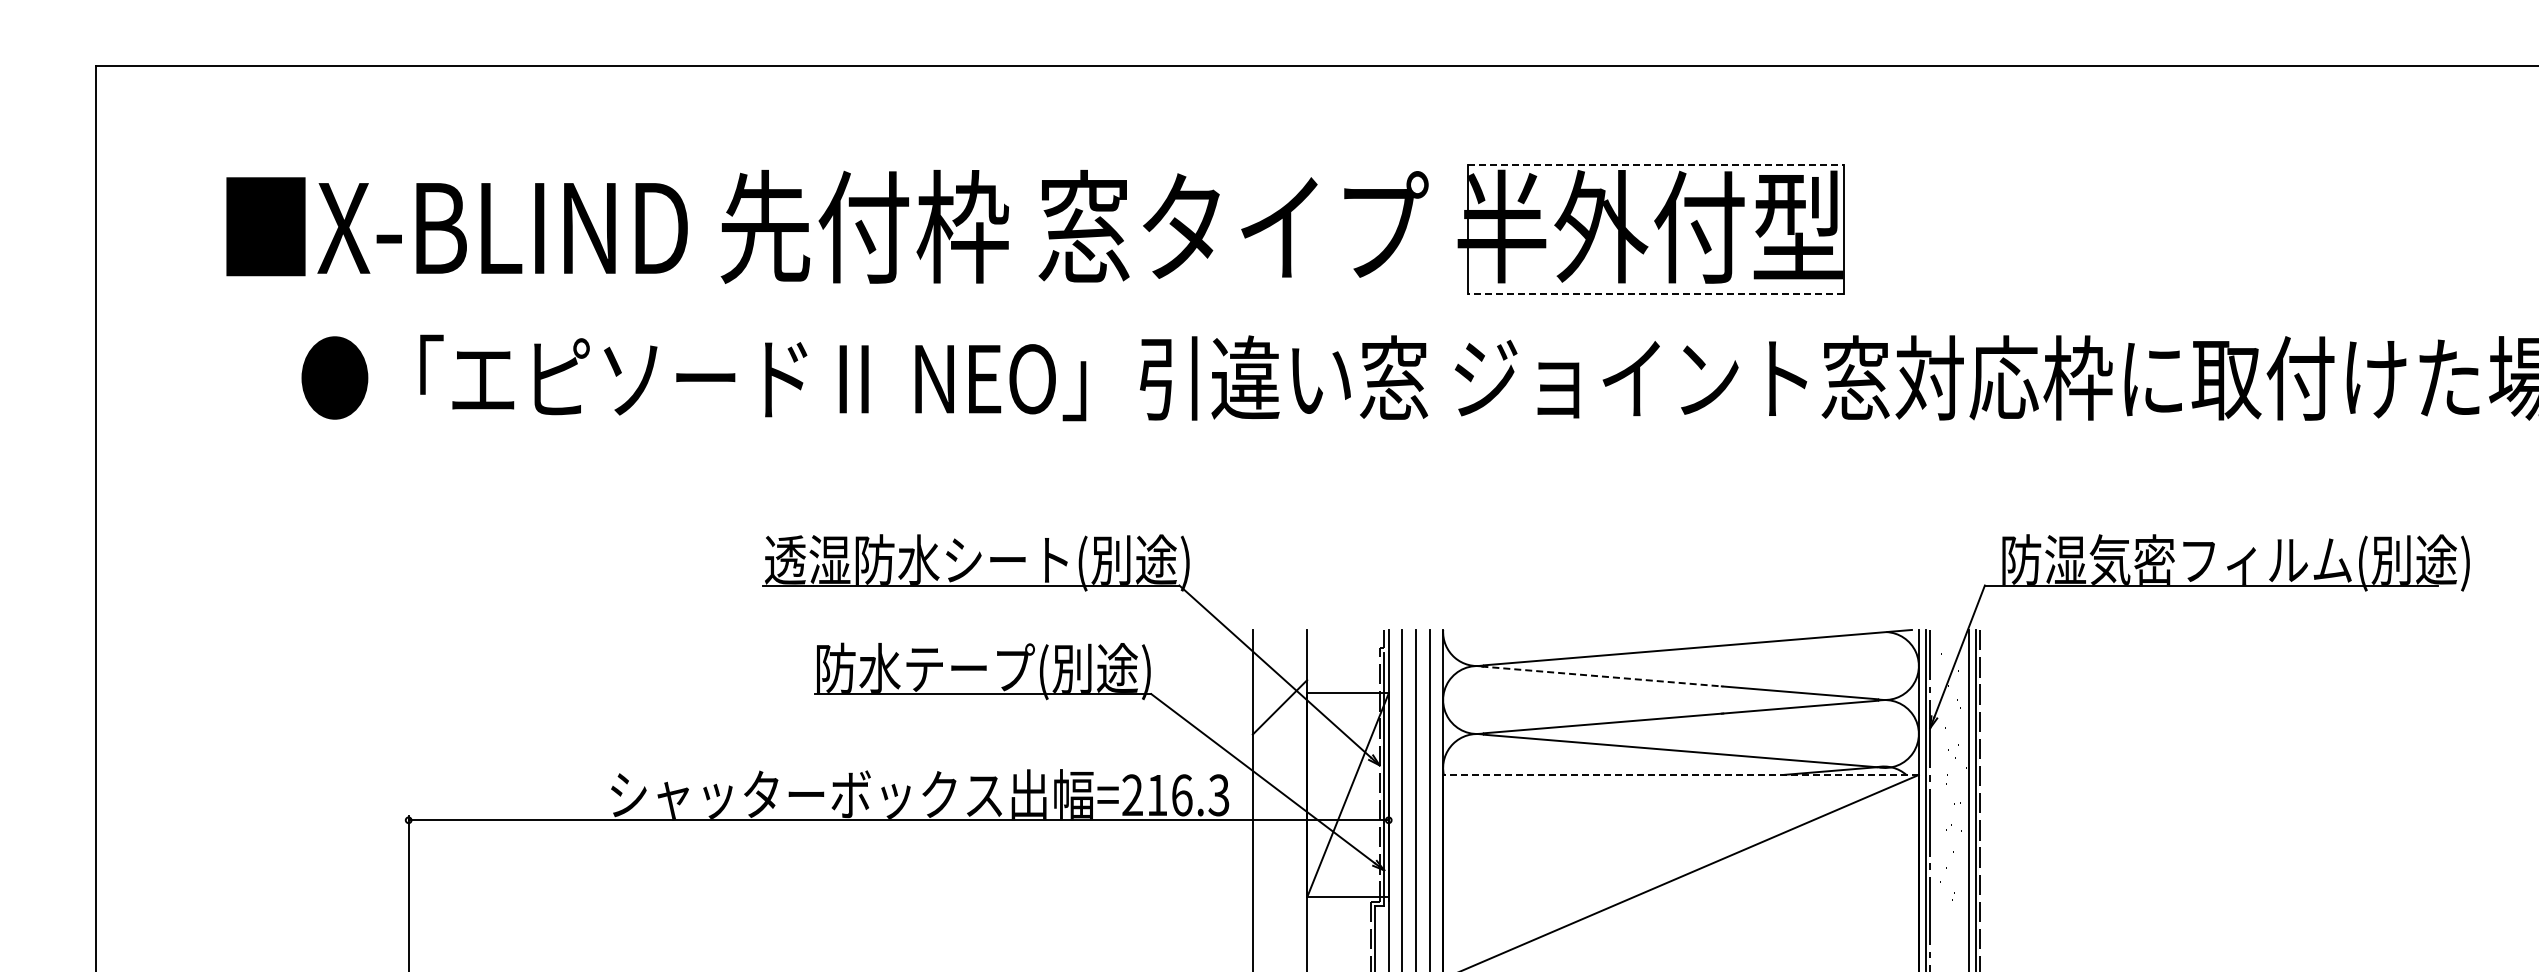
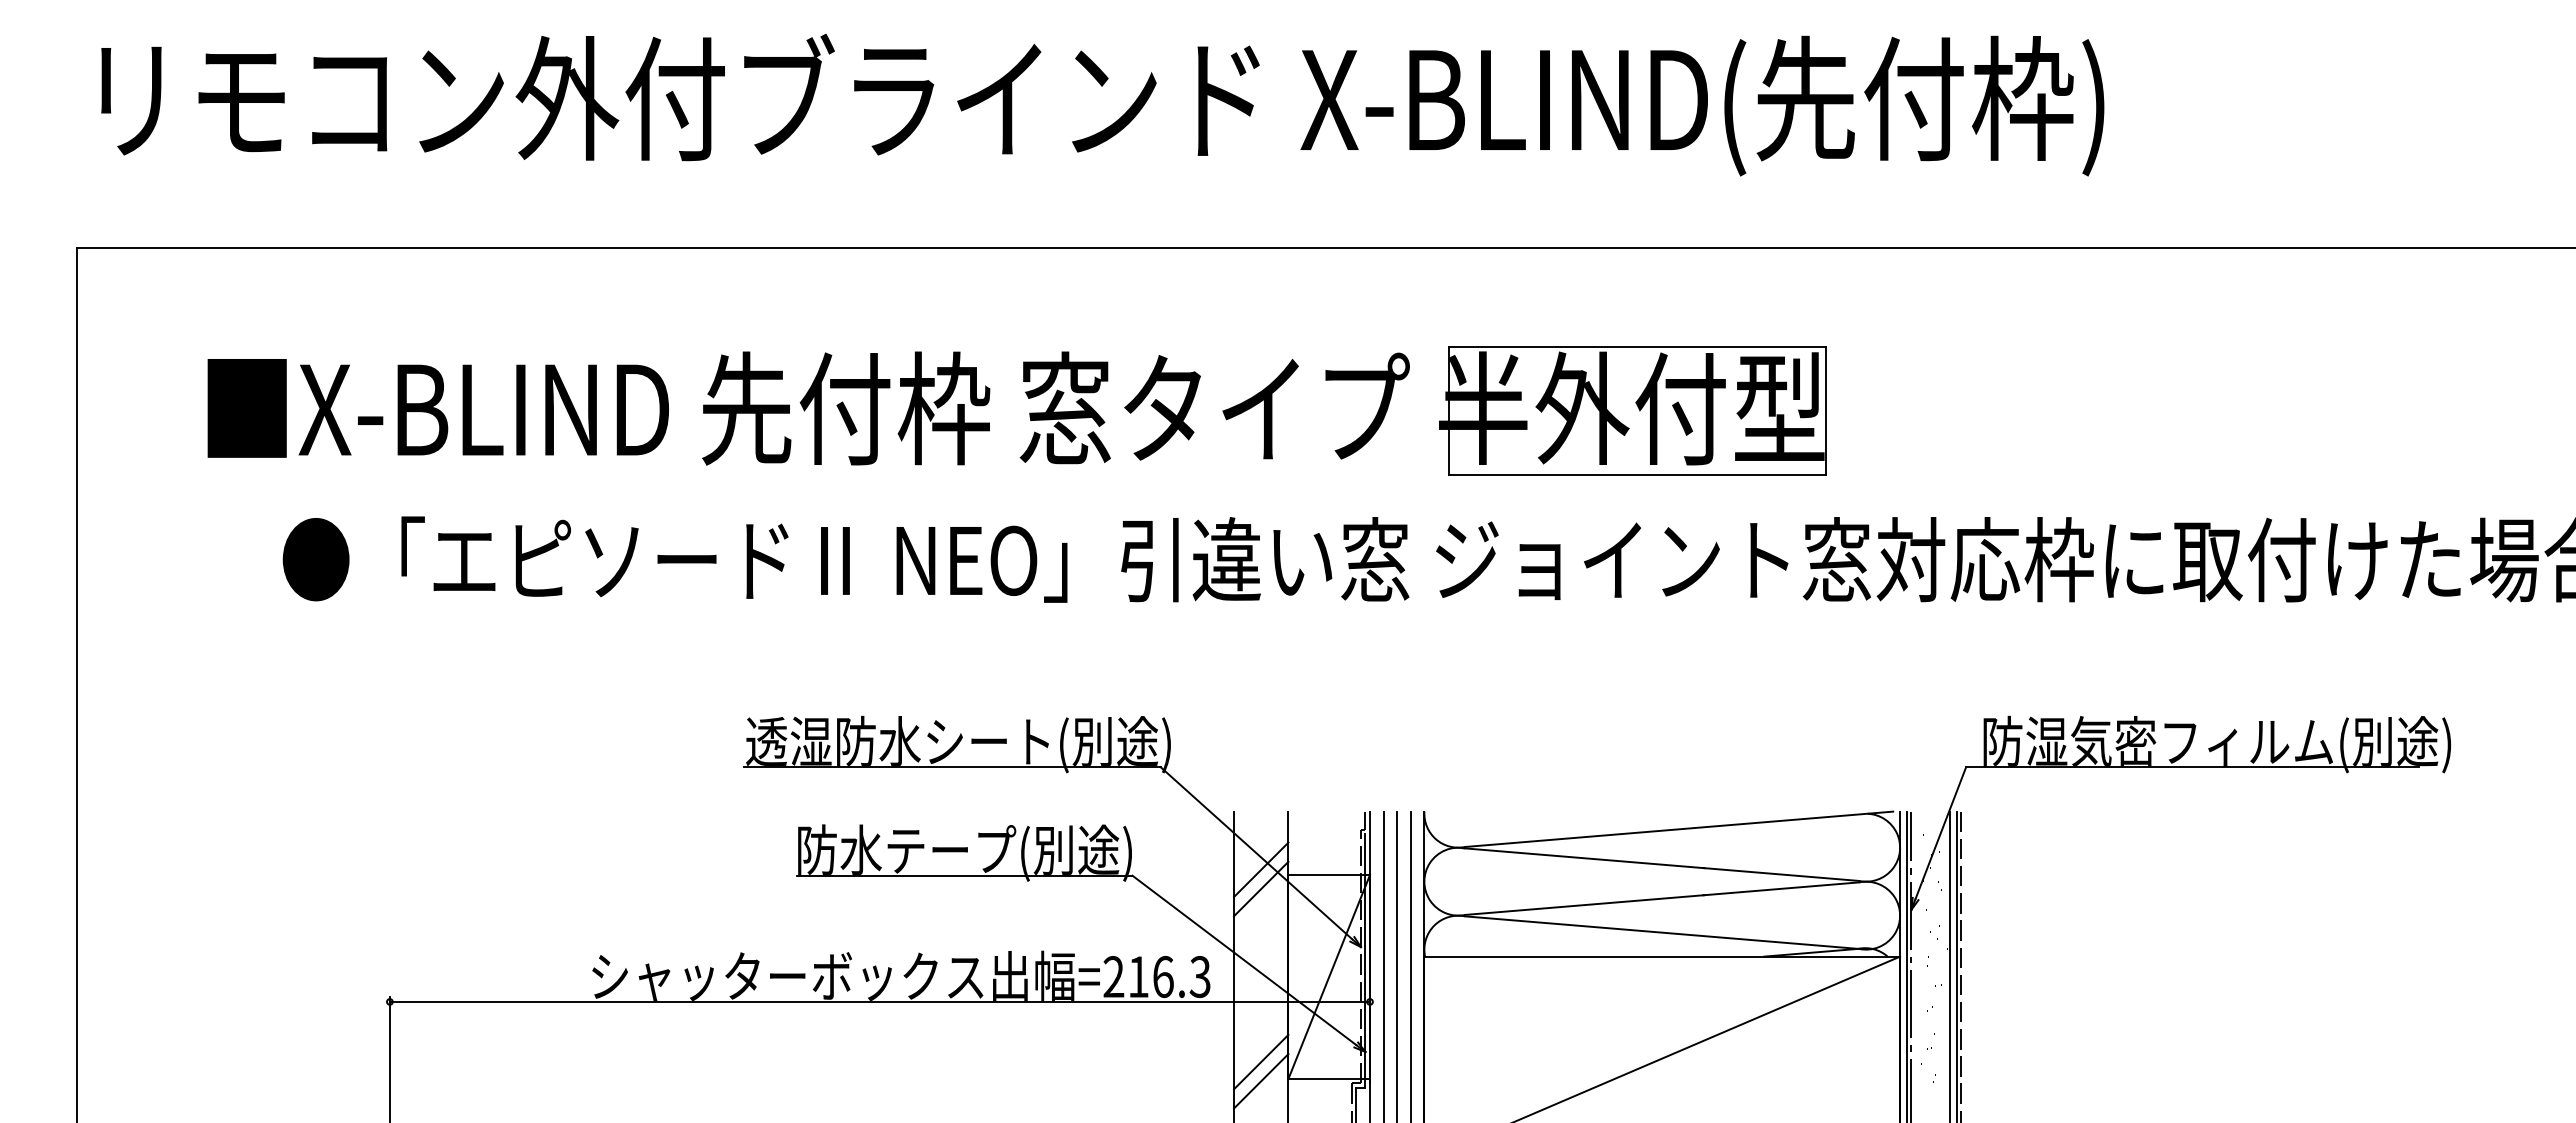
line: (1656, 165) -> (1637, 347), dashed -> solid
line: (1655, 293) -> (1636, 475), dashed -> solid
line: (1603, 676) -> (1584, 858), dashed -> solid
line: (1280, 687) -> (1261, 869), added
line: (1681, 774) -> (1662, 956), dashed -> solid
line: (1280, 879) -> (1261, 1061), added
line: (1280, 899) -> (1261, 1081), added

